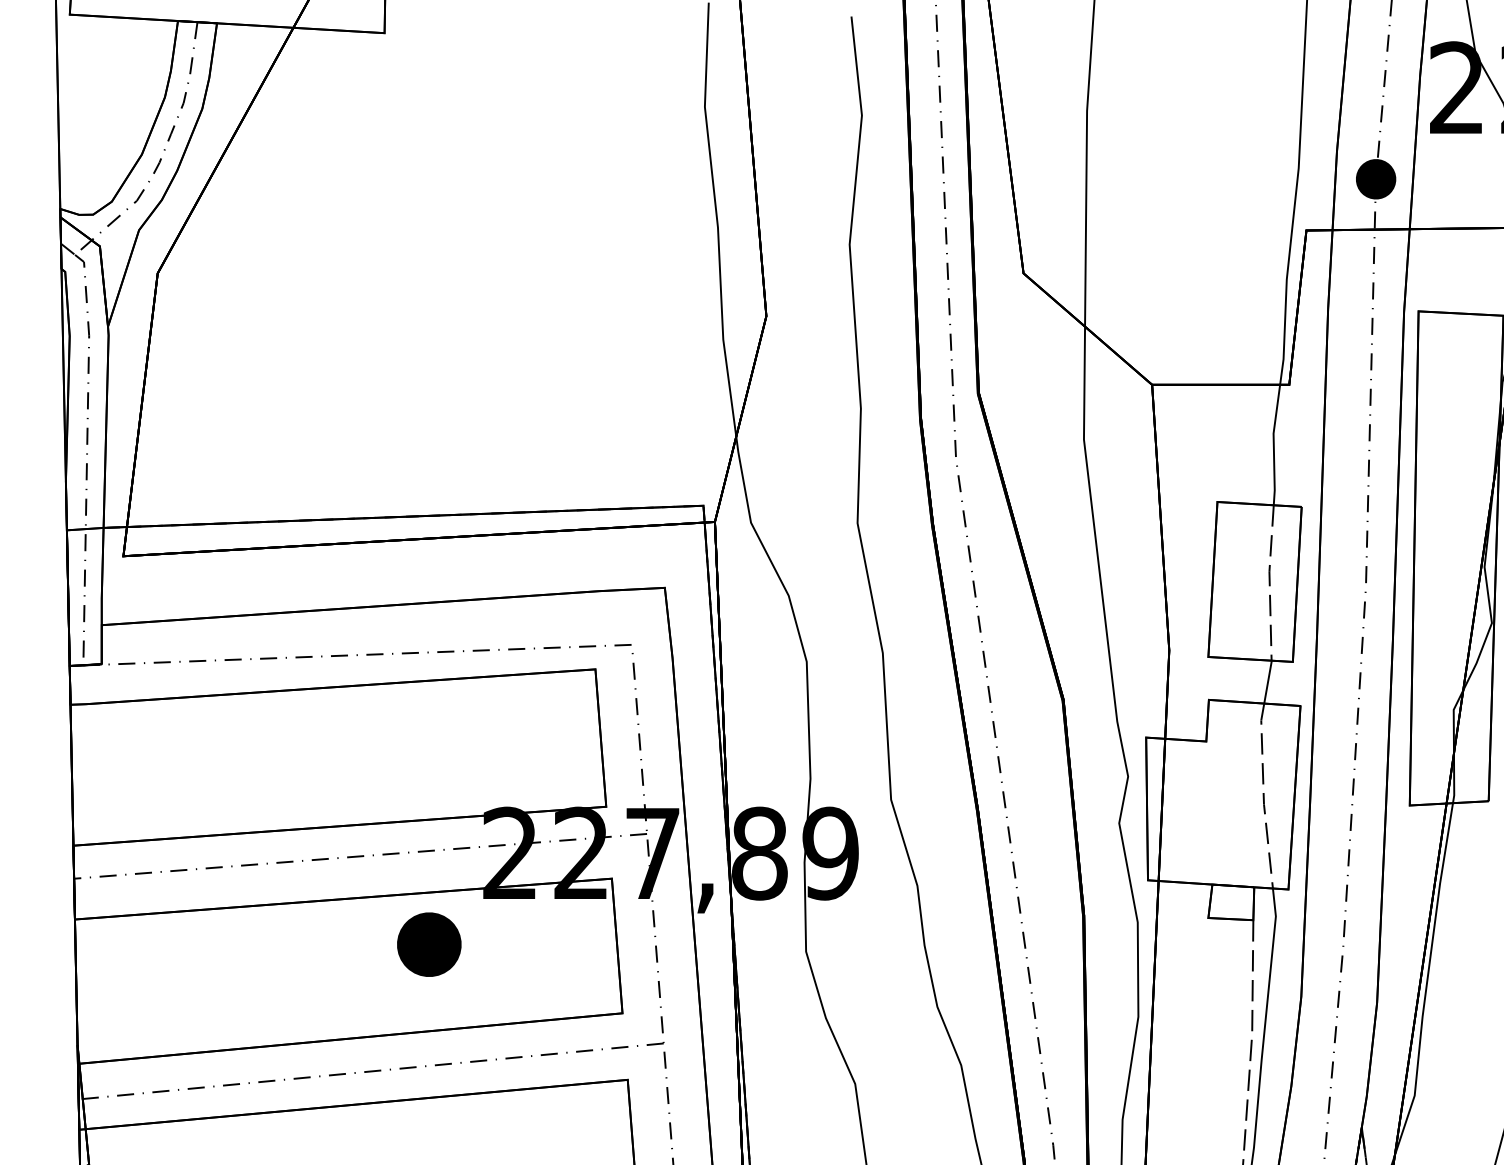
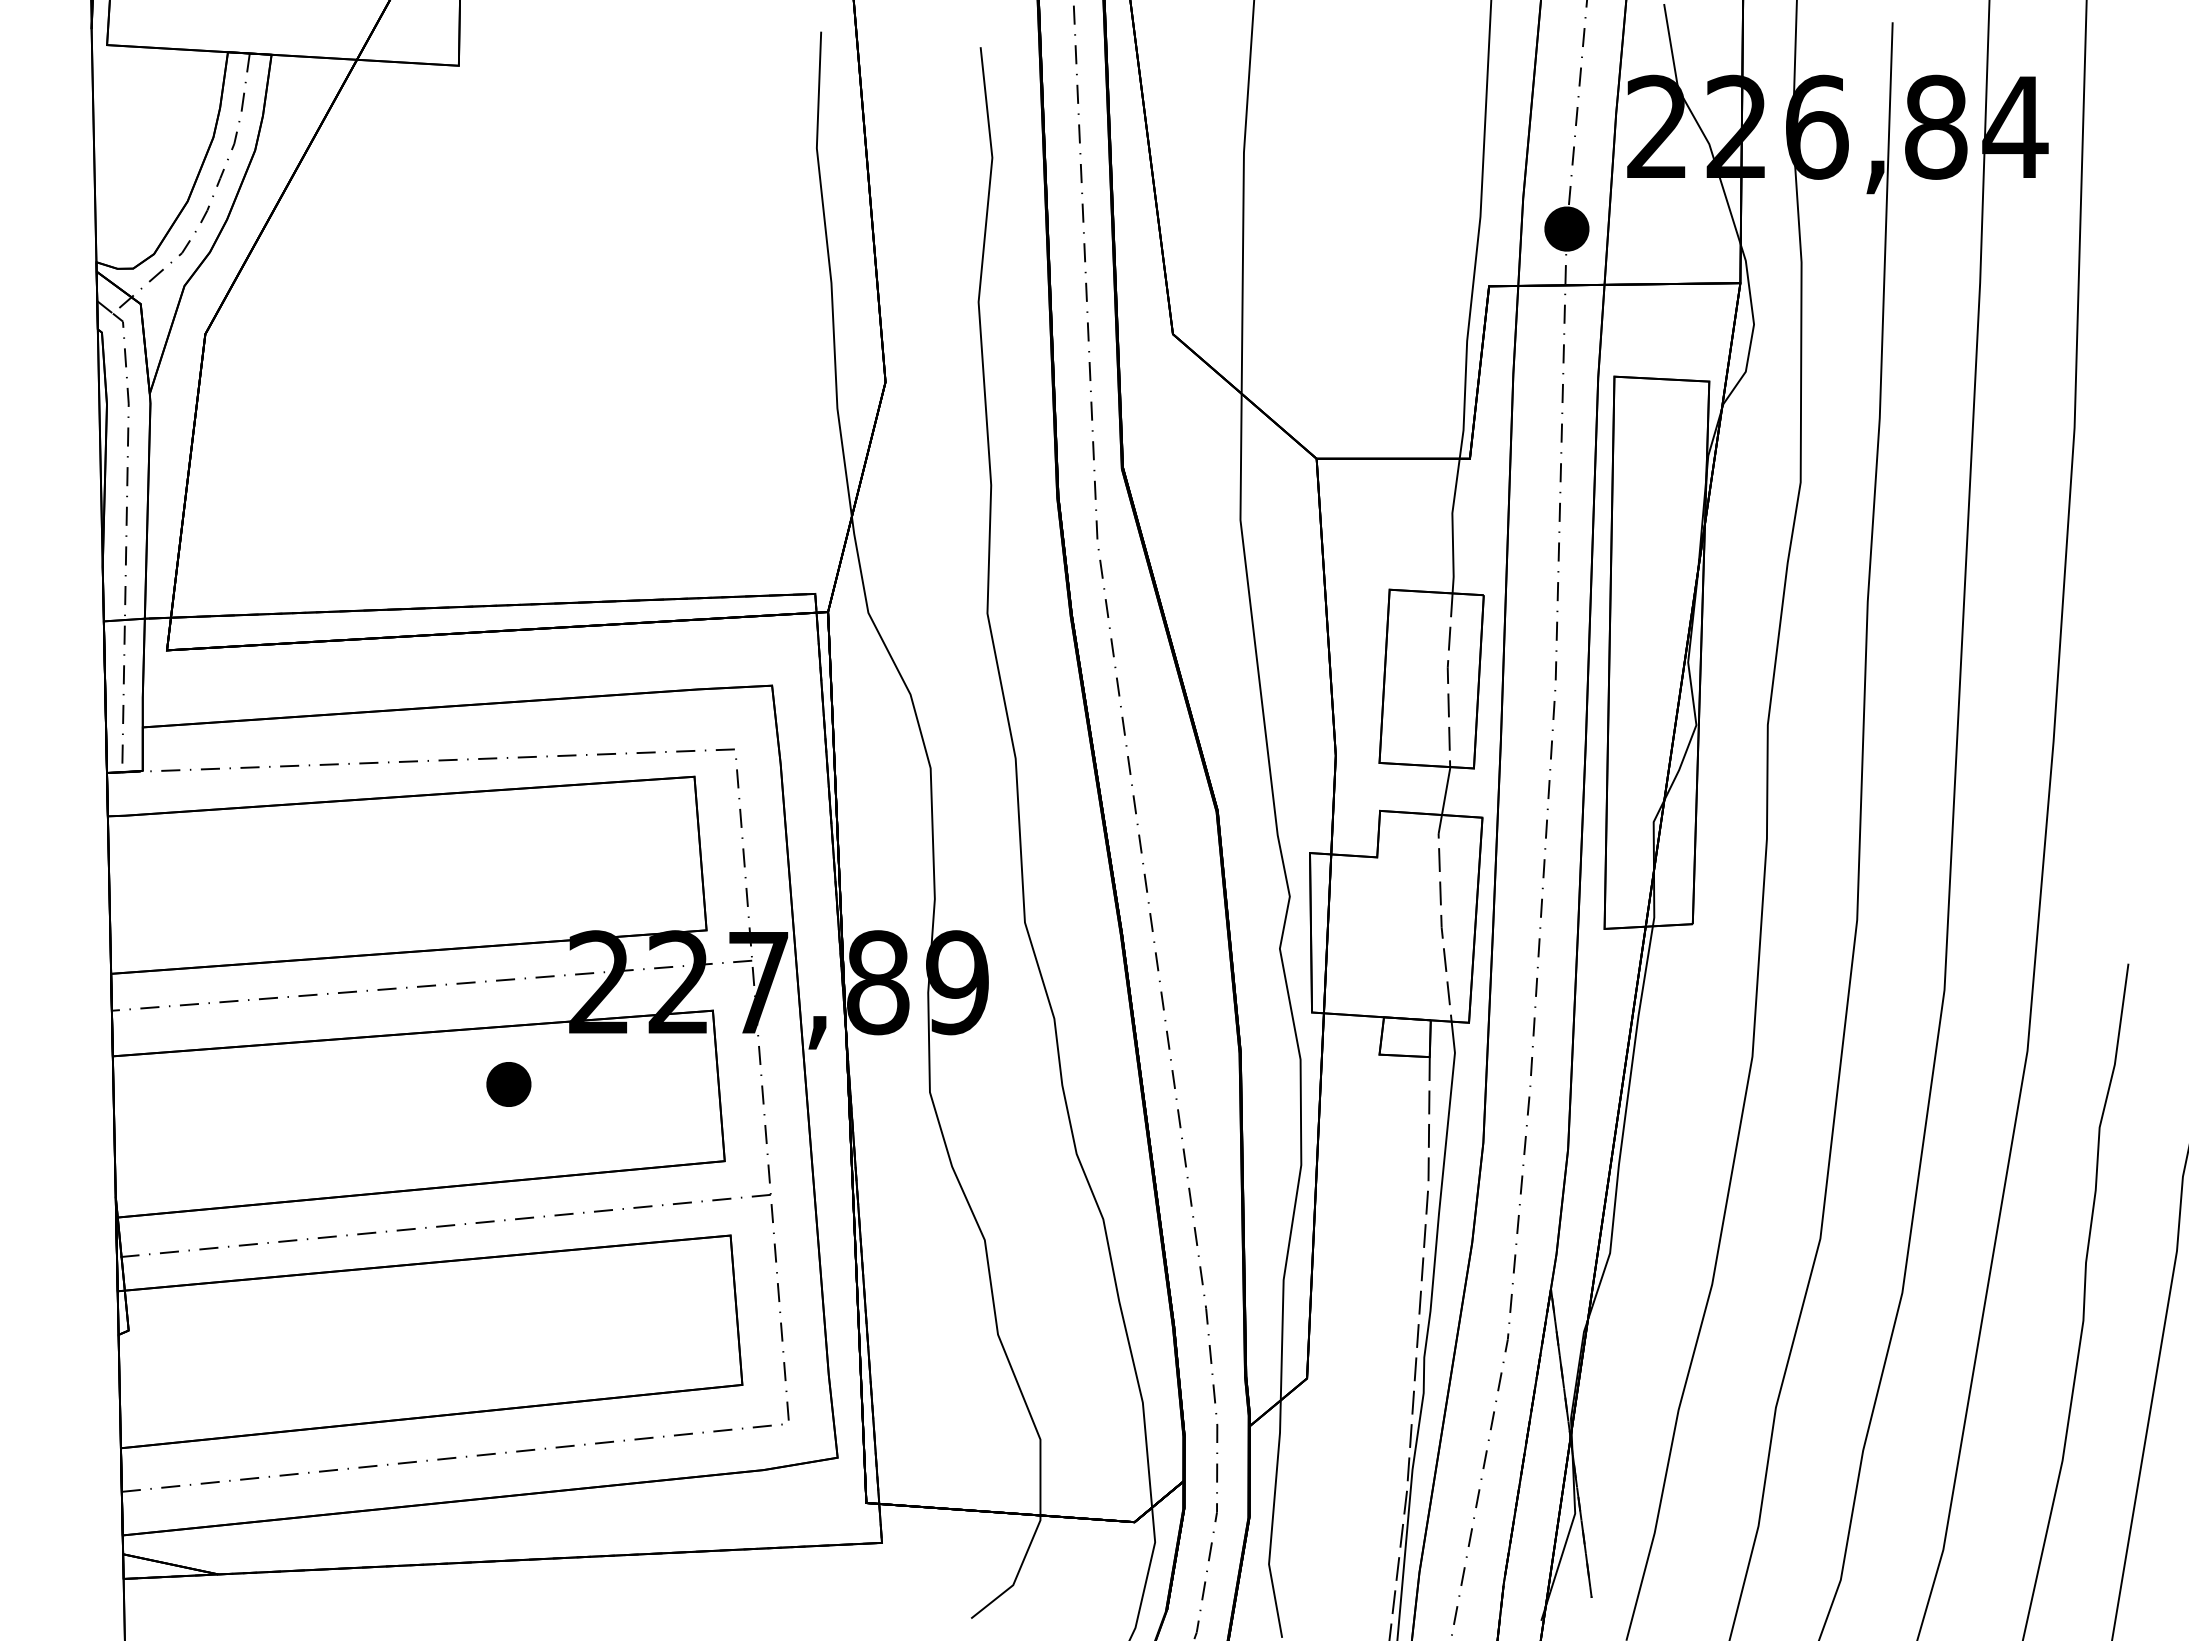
part: (428, 944) -> (508, 1084), size x0.62

